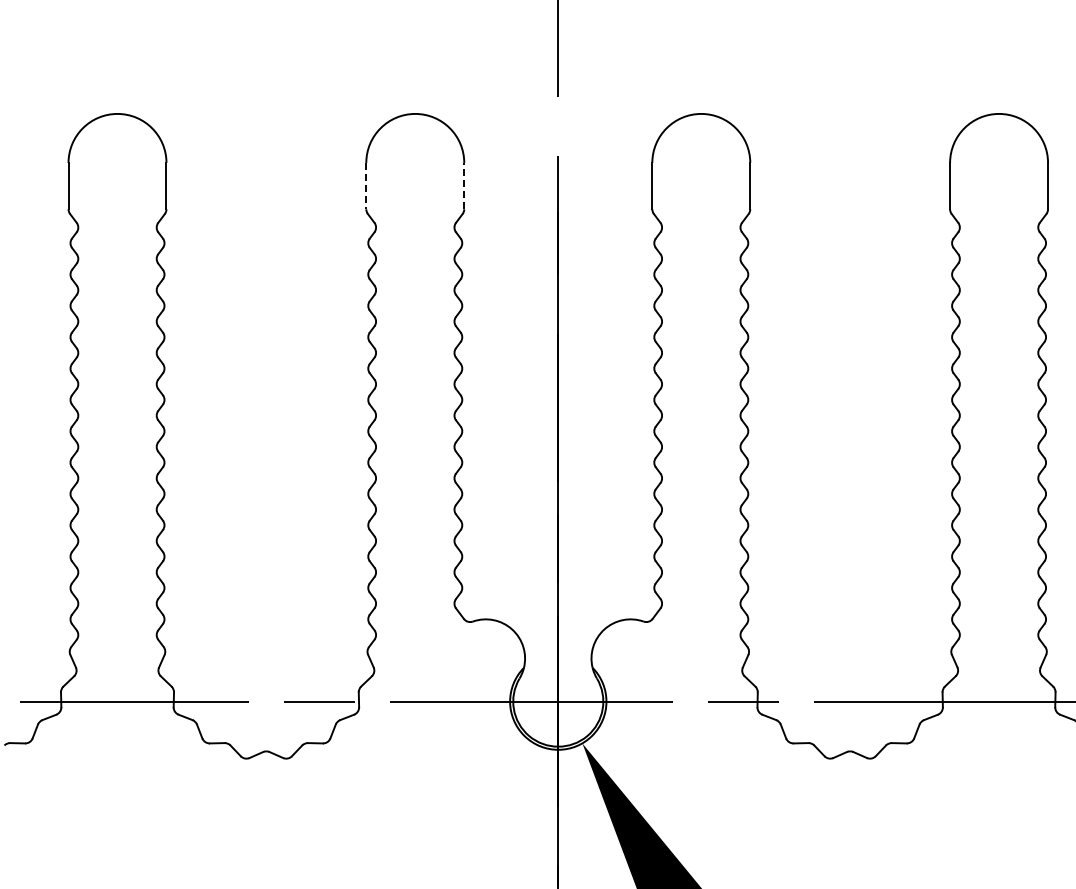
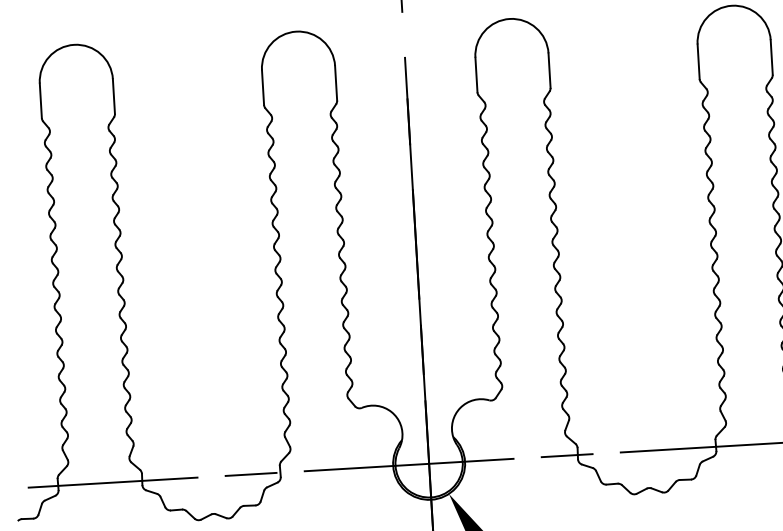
line: (464, 185) -> (336, 82), dashed -> solid
line: (366, 186) -> (263, 87), dashed -> solid

